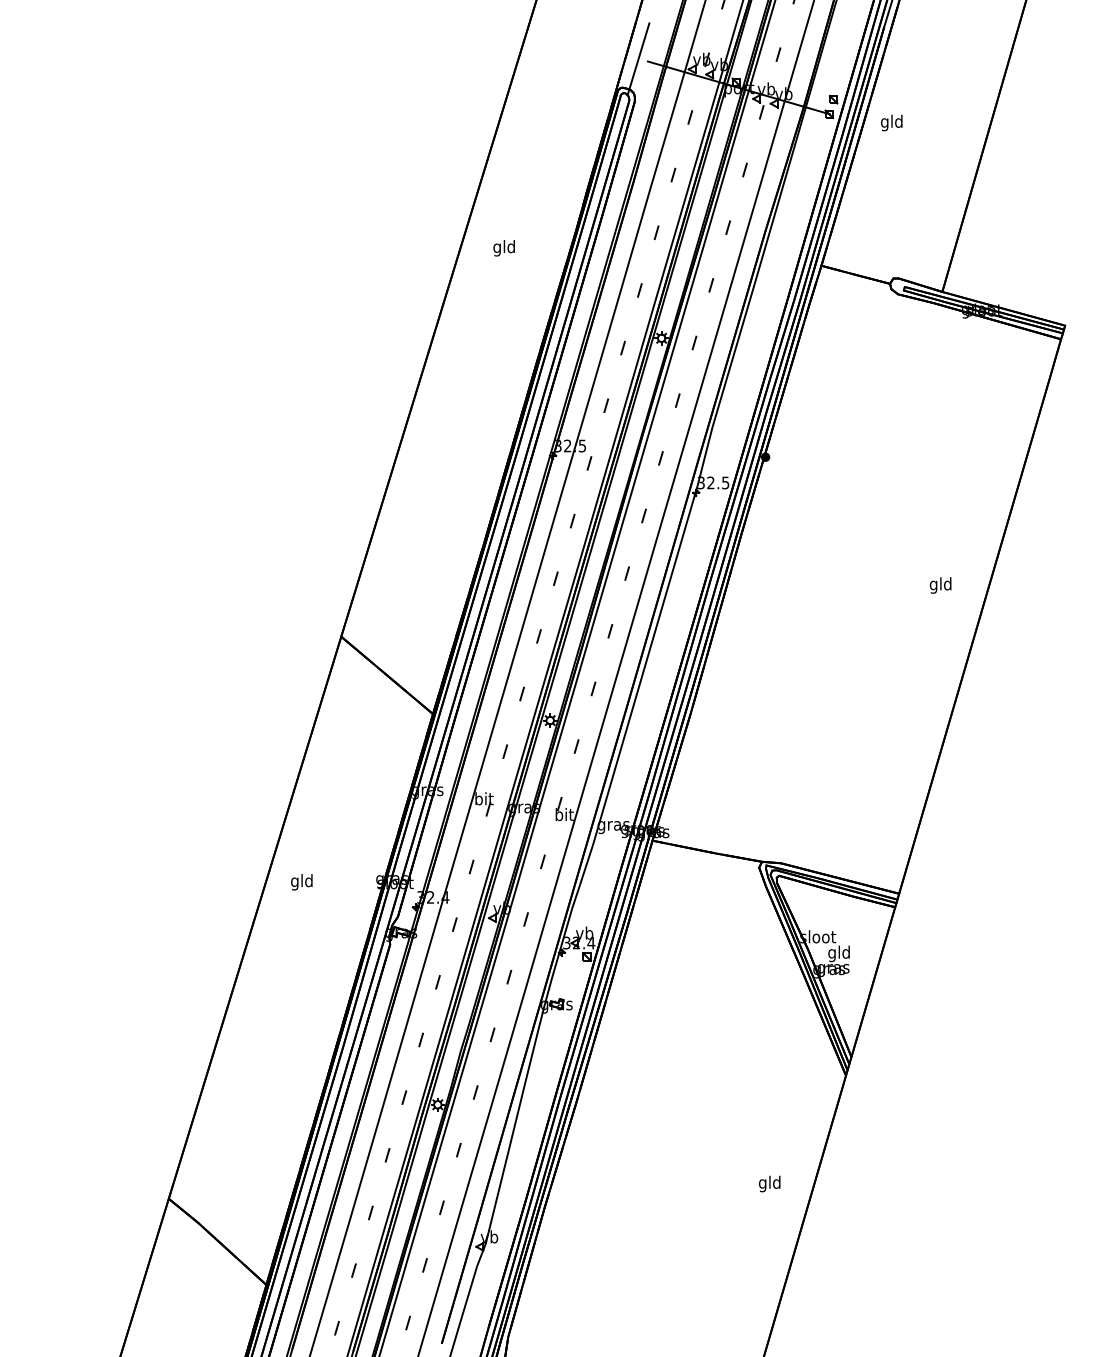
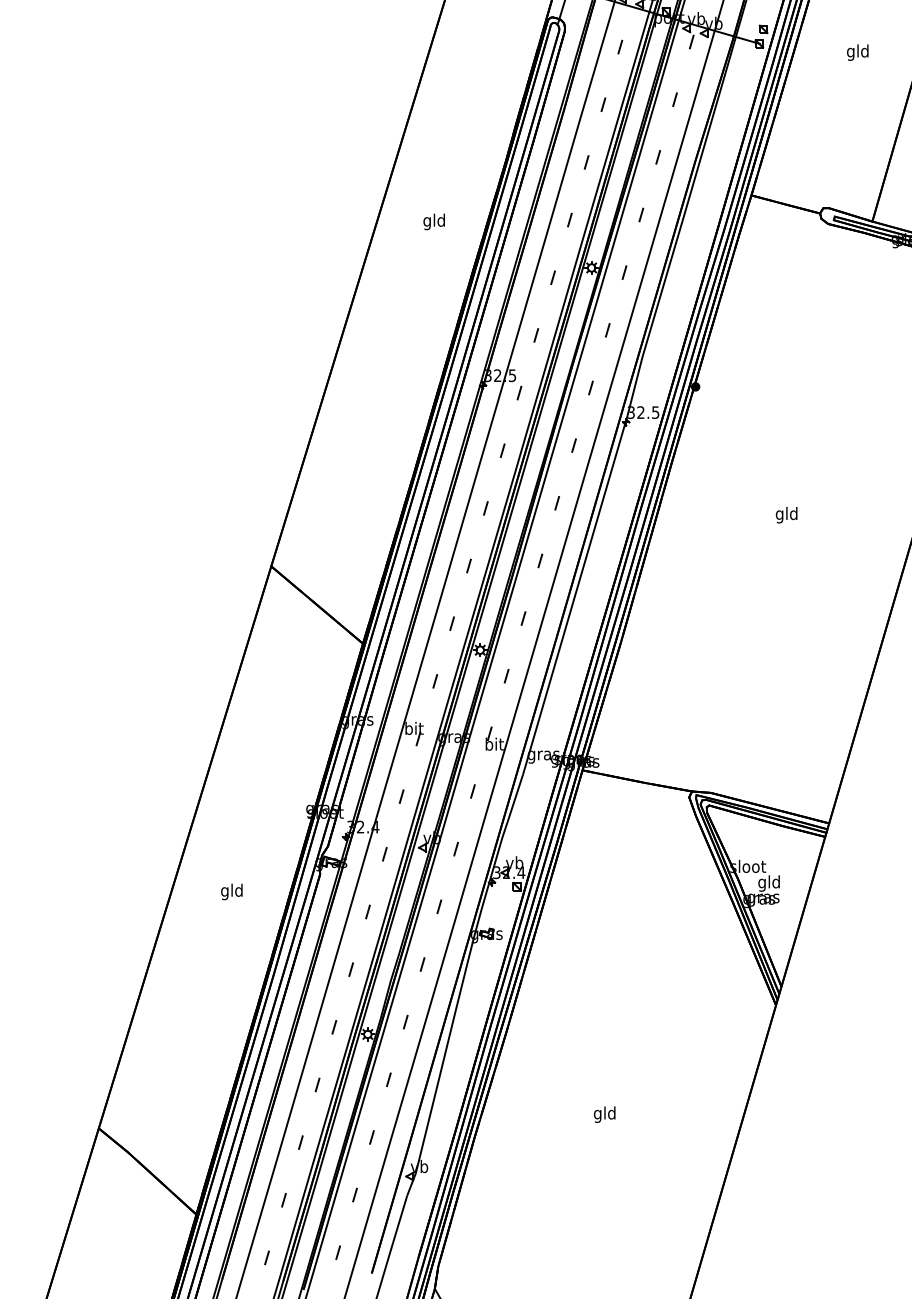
text: (891, 122) -> (857, 52), moved
text: (503, 248) -> (433, 222), moved
text: (940, 585) -> (786, 515), moved
text: (301, 882) -> (231, 892), moved
text: (769, 1183) -> (604, 1114), moved

